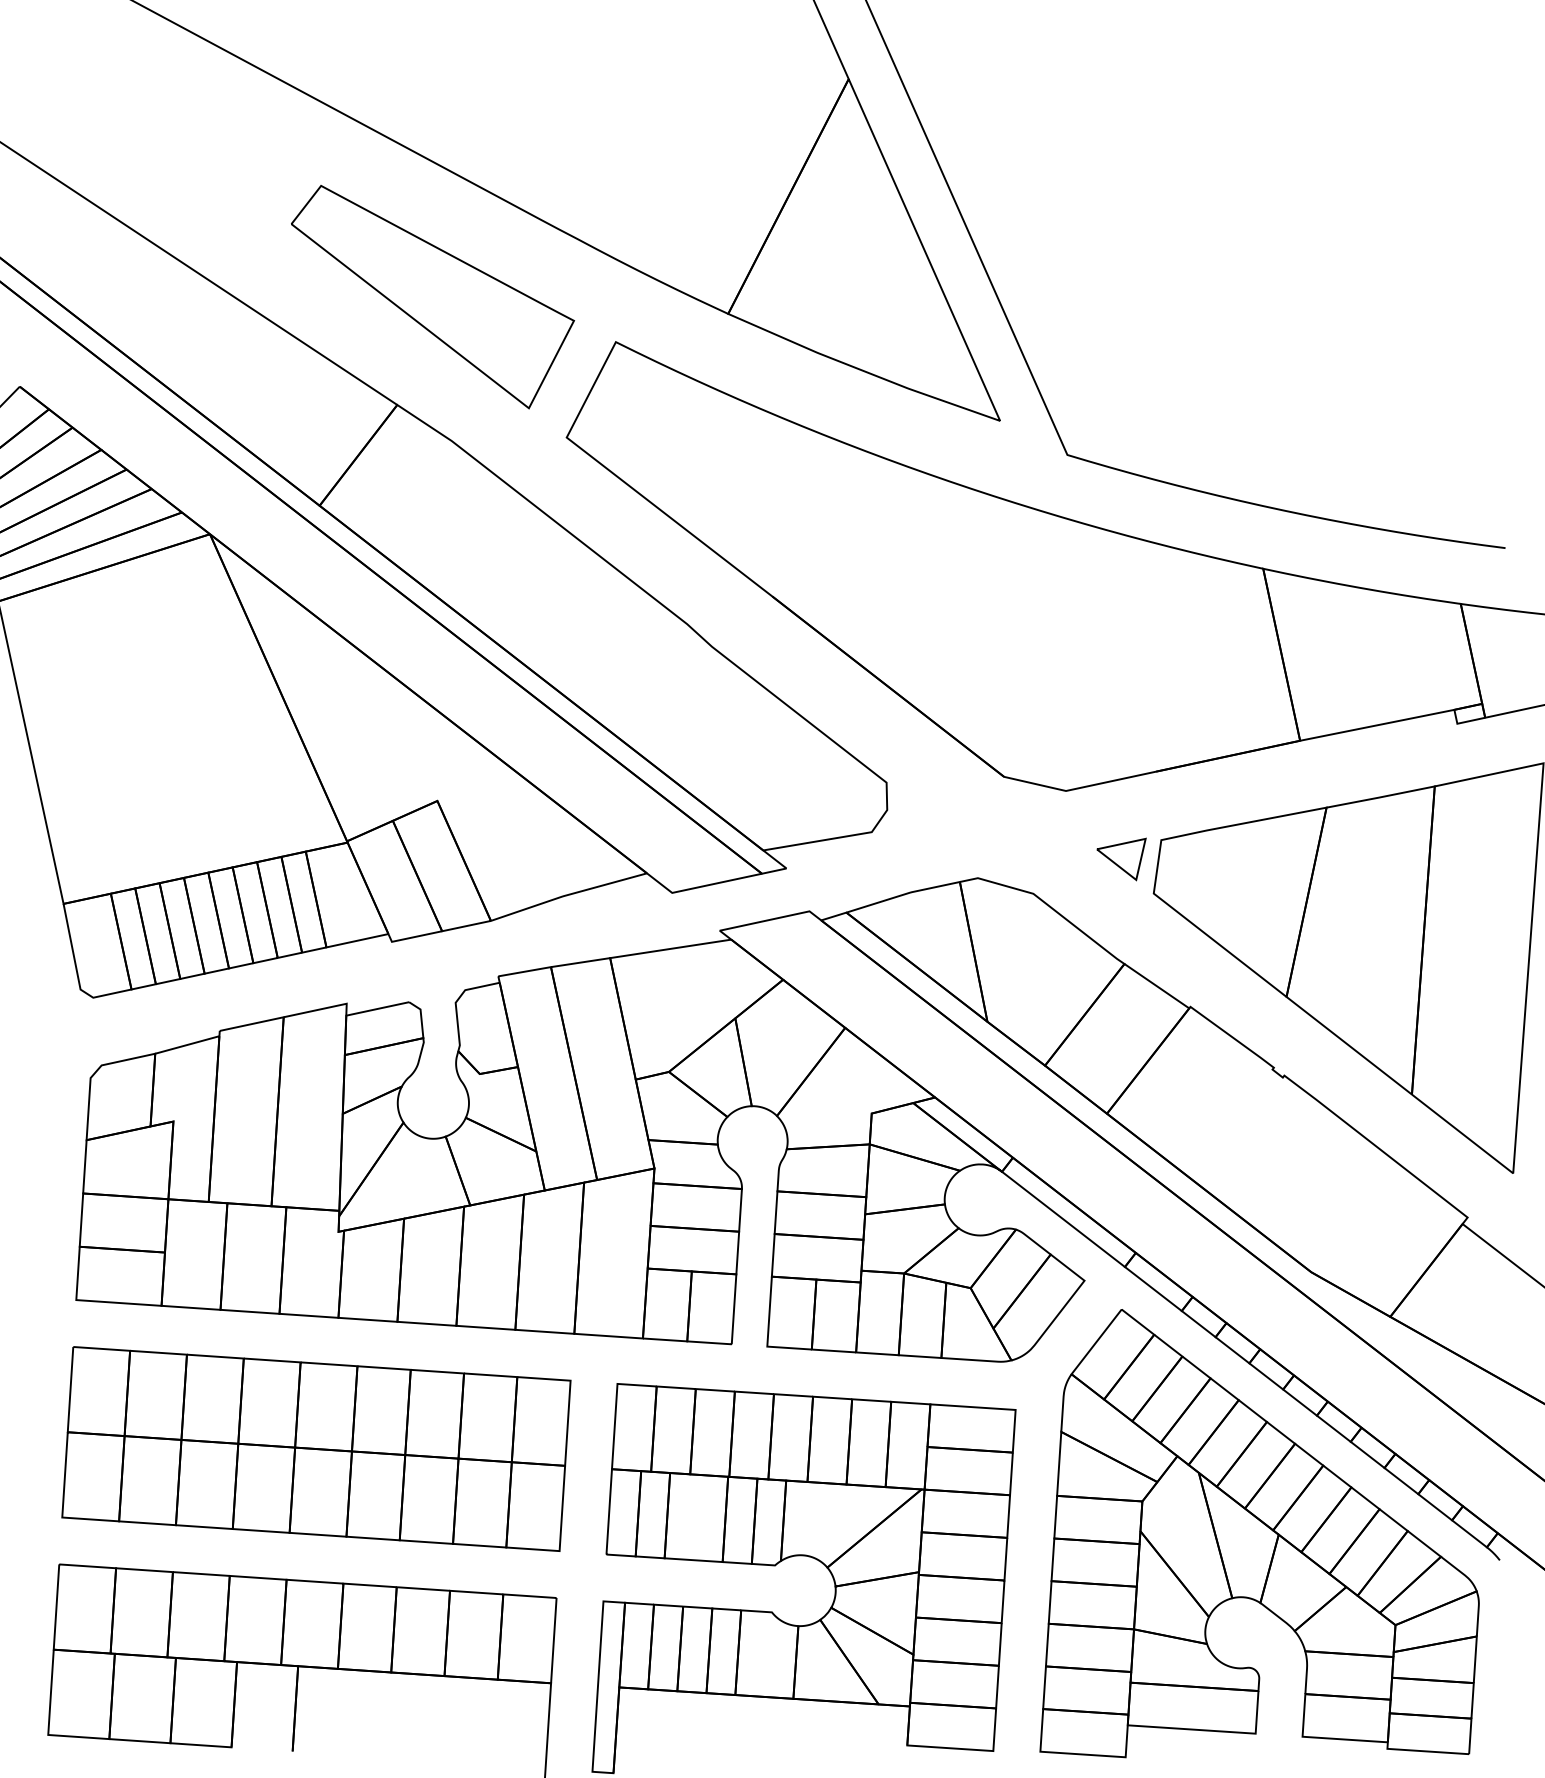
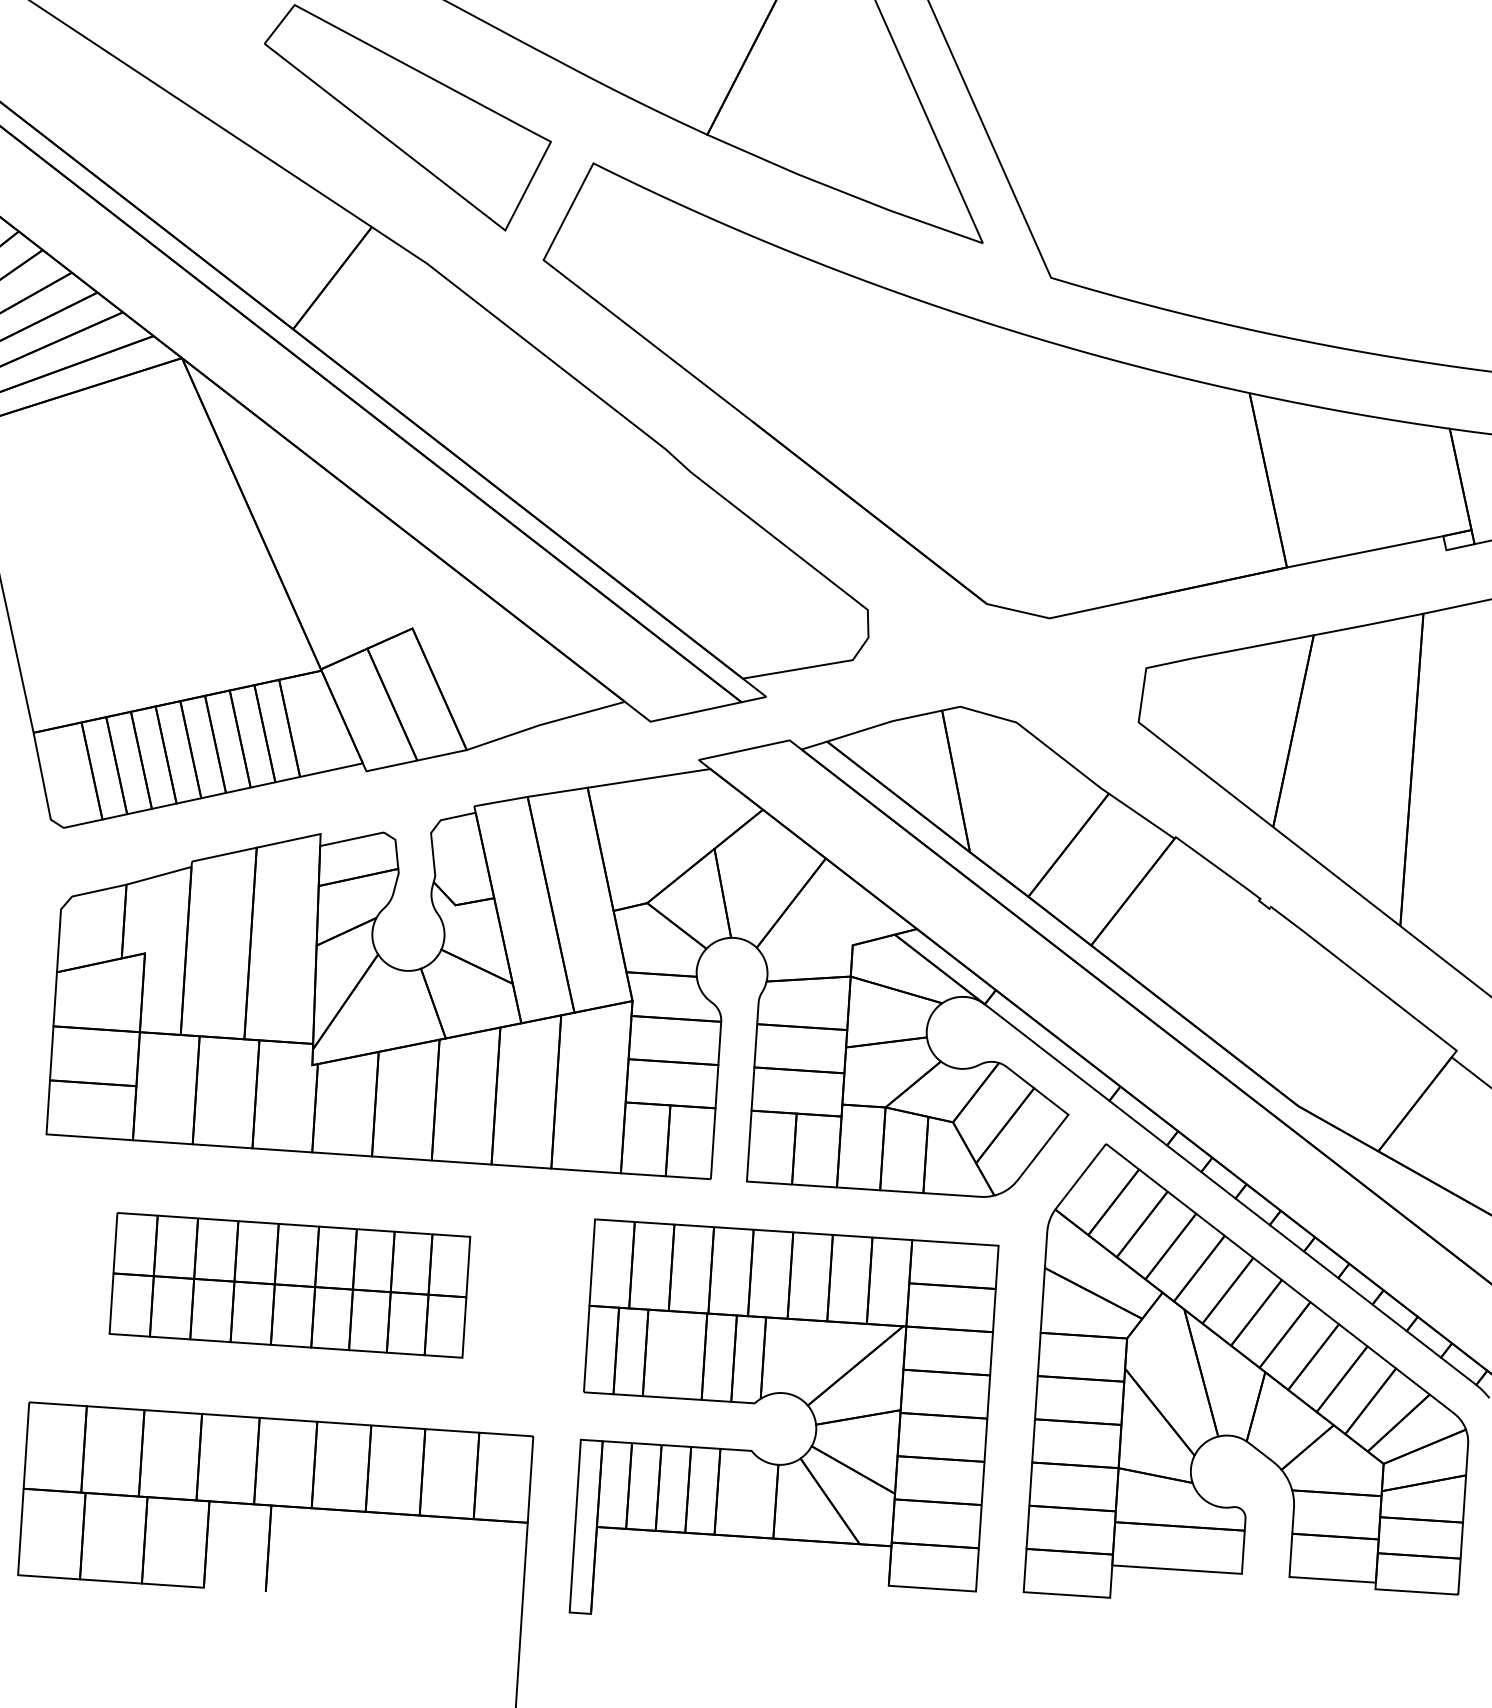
part: (1121, 859) -> (1105, 687), removed
part: (316, 1448) -> (289, 1284), size x0.7

